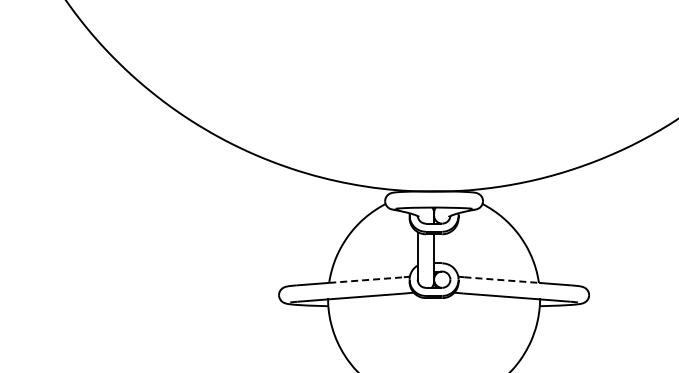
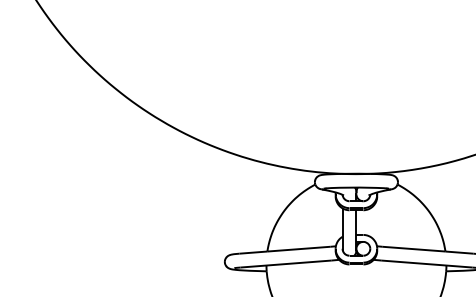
line: (366, 280) -> (299, 249), dashed -> solid
line: (502, 280) -> (414, 249), dashed -> solid

